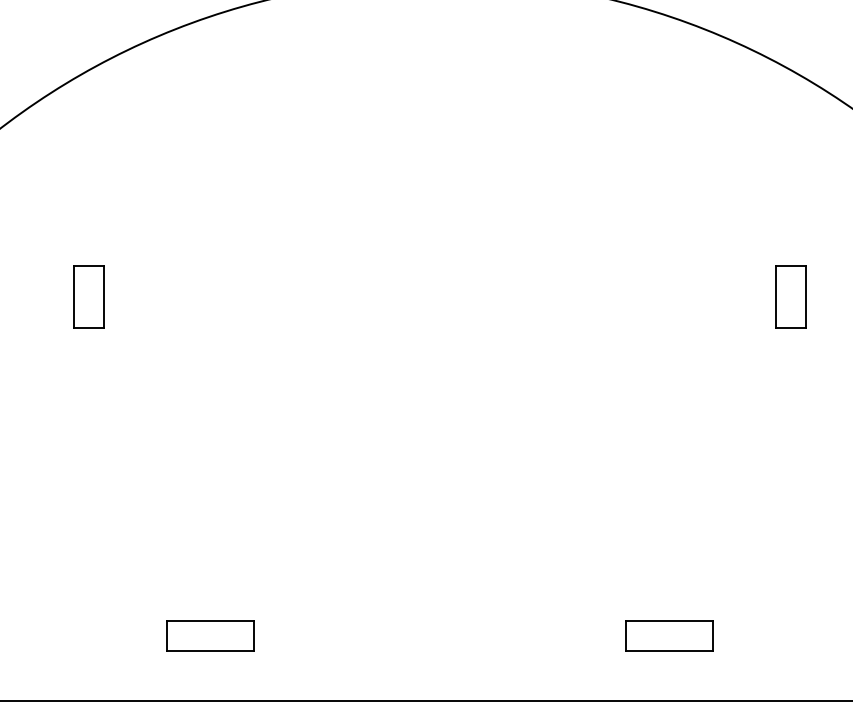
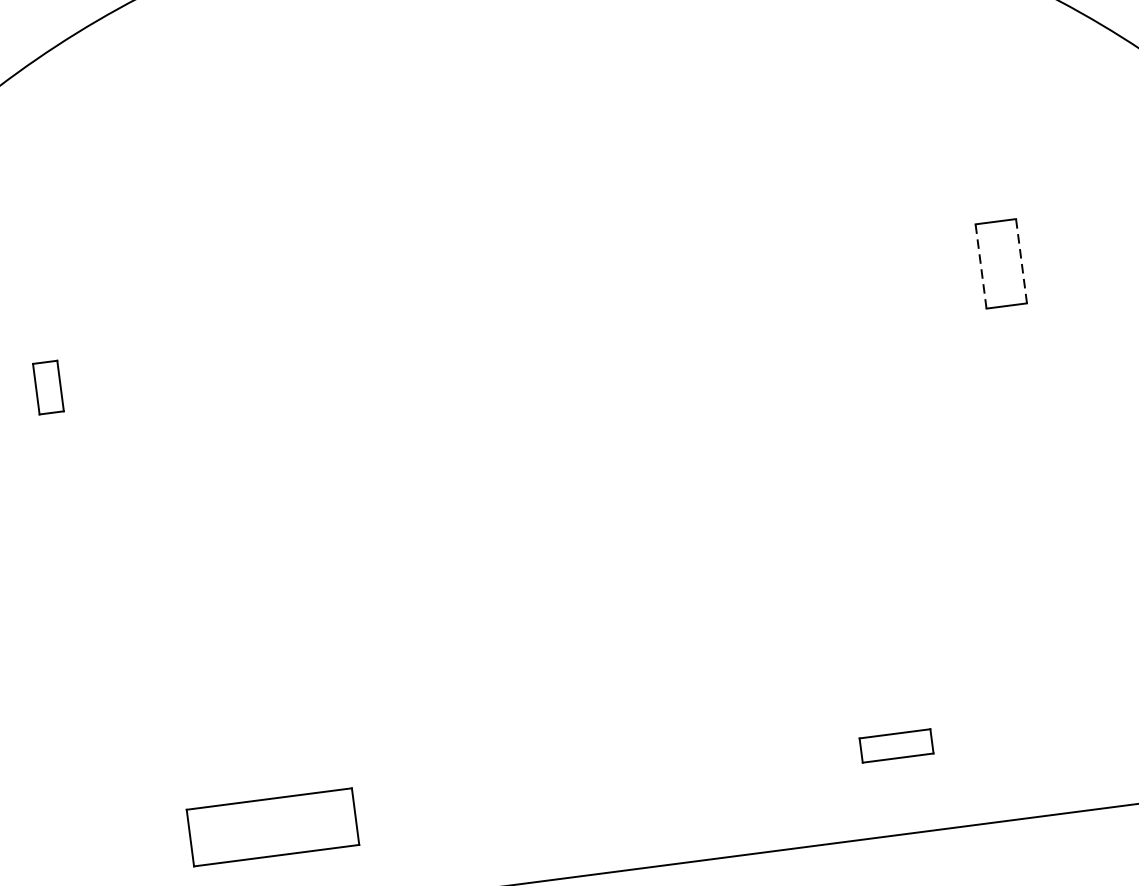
part: (88, 296) -> (47, 387), size x0.6
line: (775, 296) -> (980, 265), solid -> dashed
line: (805, 296) -> (1021, 260), solid -> dashed
part: (210, 635) -> (272, 825), size x1.4
part: (669, 635) -> (896, 745), size x0.6

